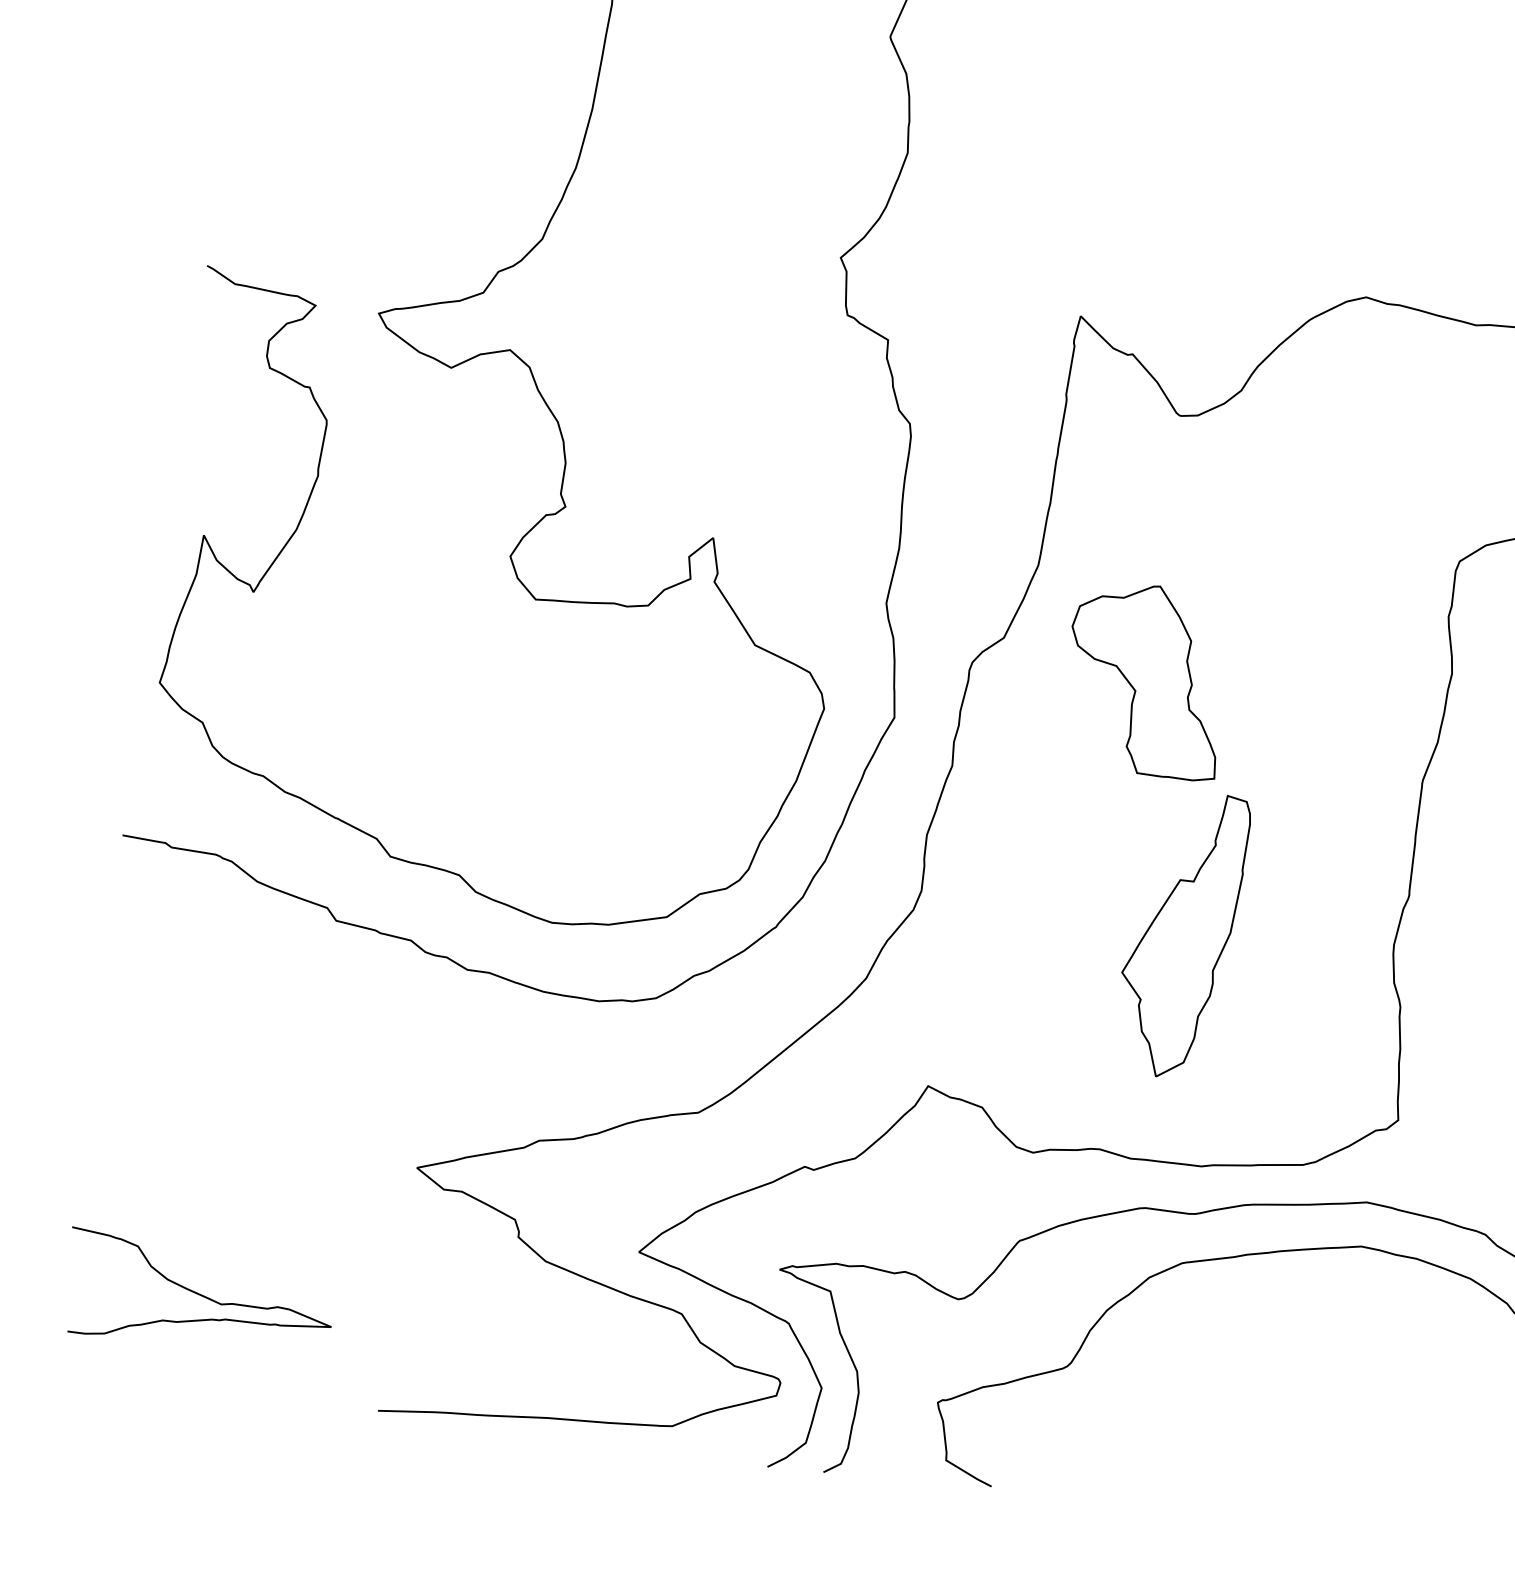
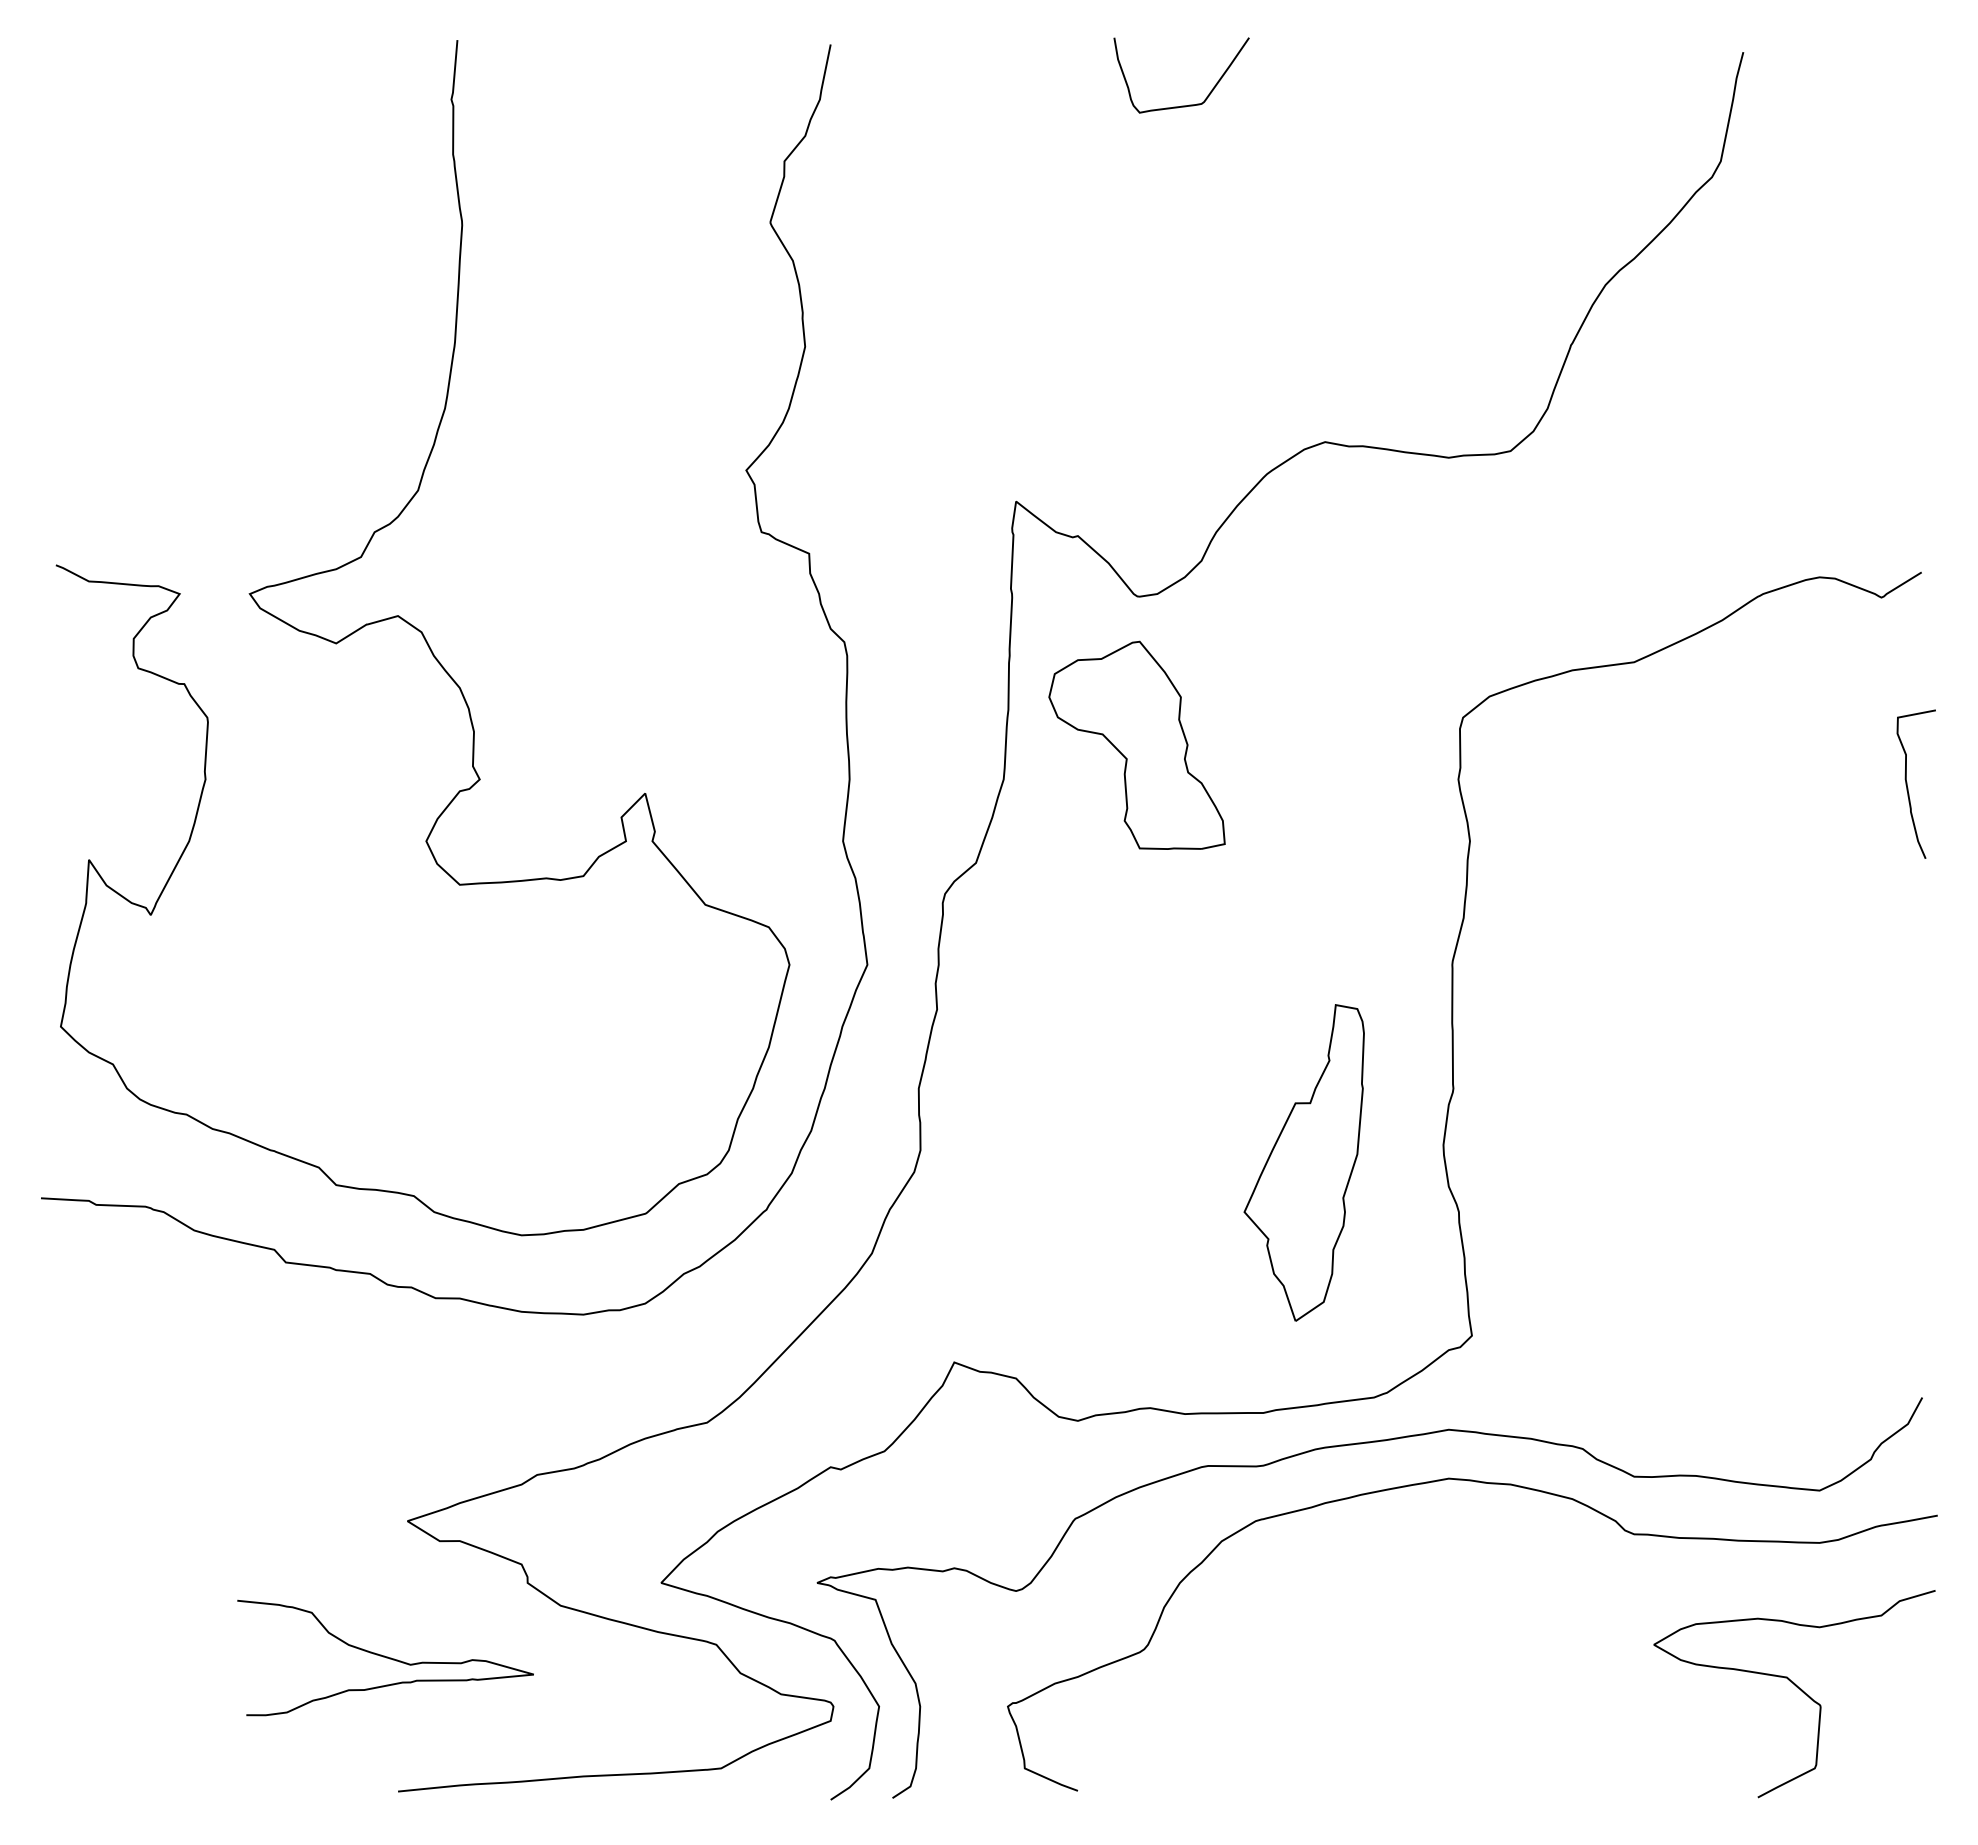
part: (1145, 678) -> (1136, 744), moved
part: (1180, 934) -> (1303, 1162), moved
curve: (199, 1295) -> (385, 1657), moved

